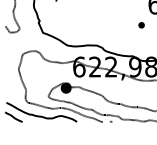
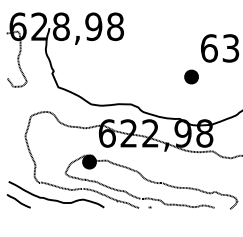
part: (141, 24) -> (191, 76), size x1.67

